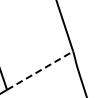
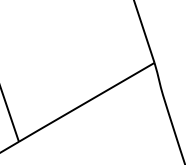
line: (39, 70) -> (85, 102), dashed -> solid

